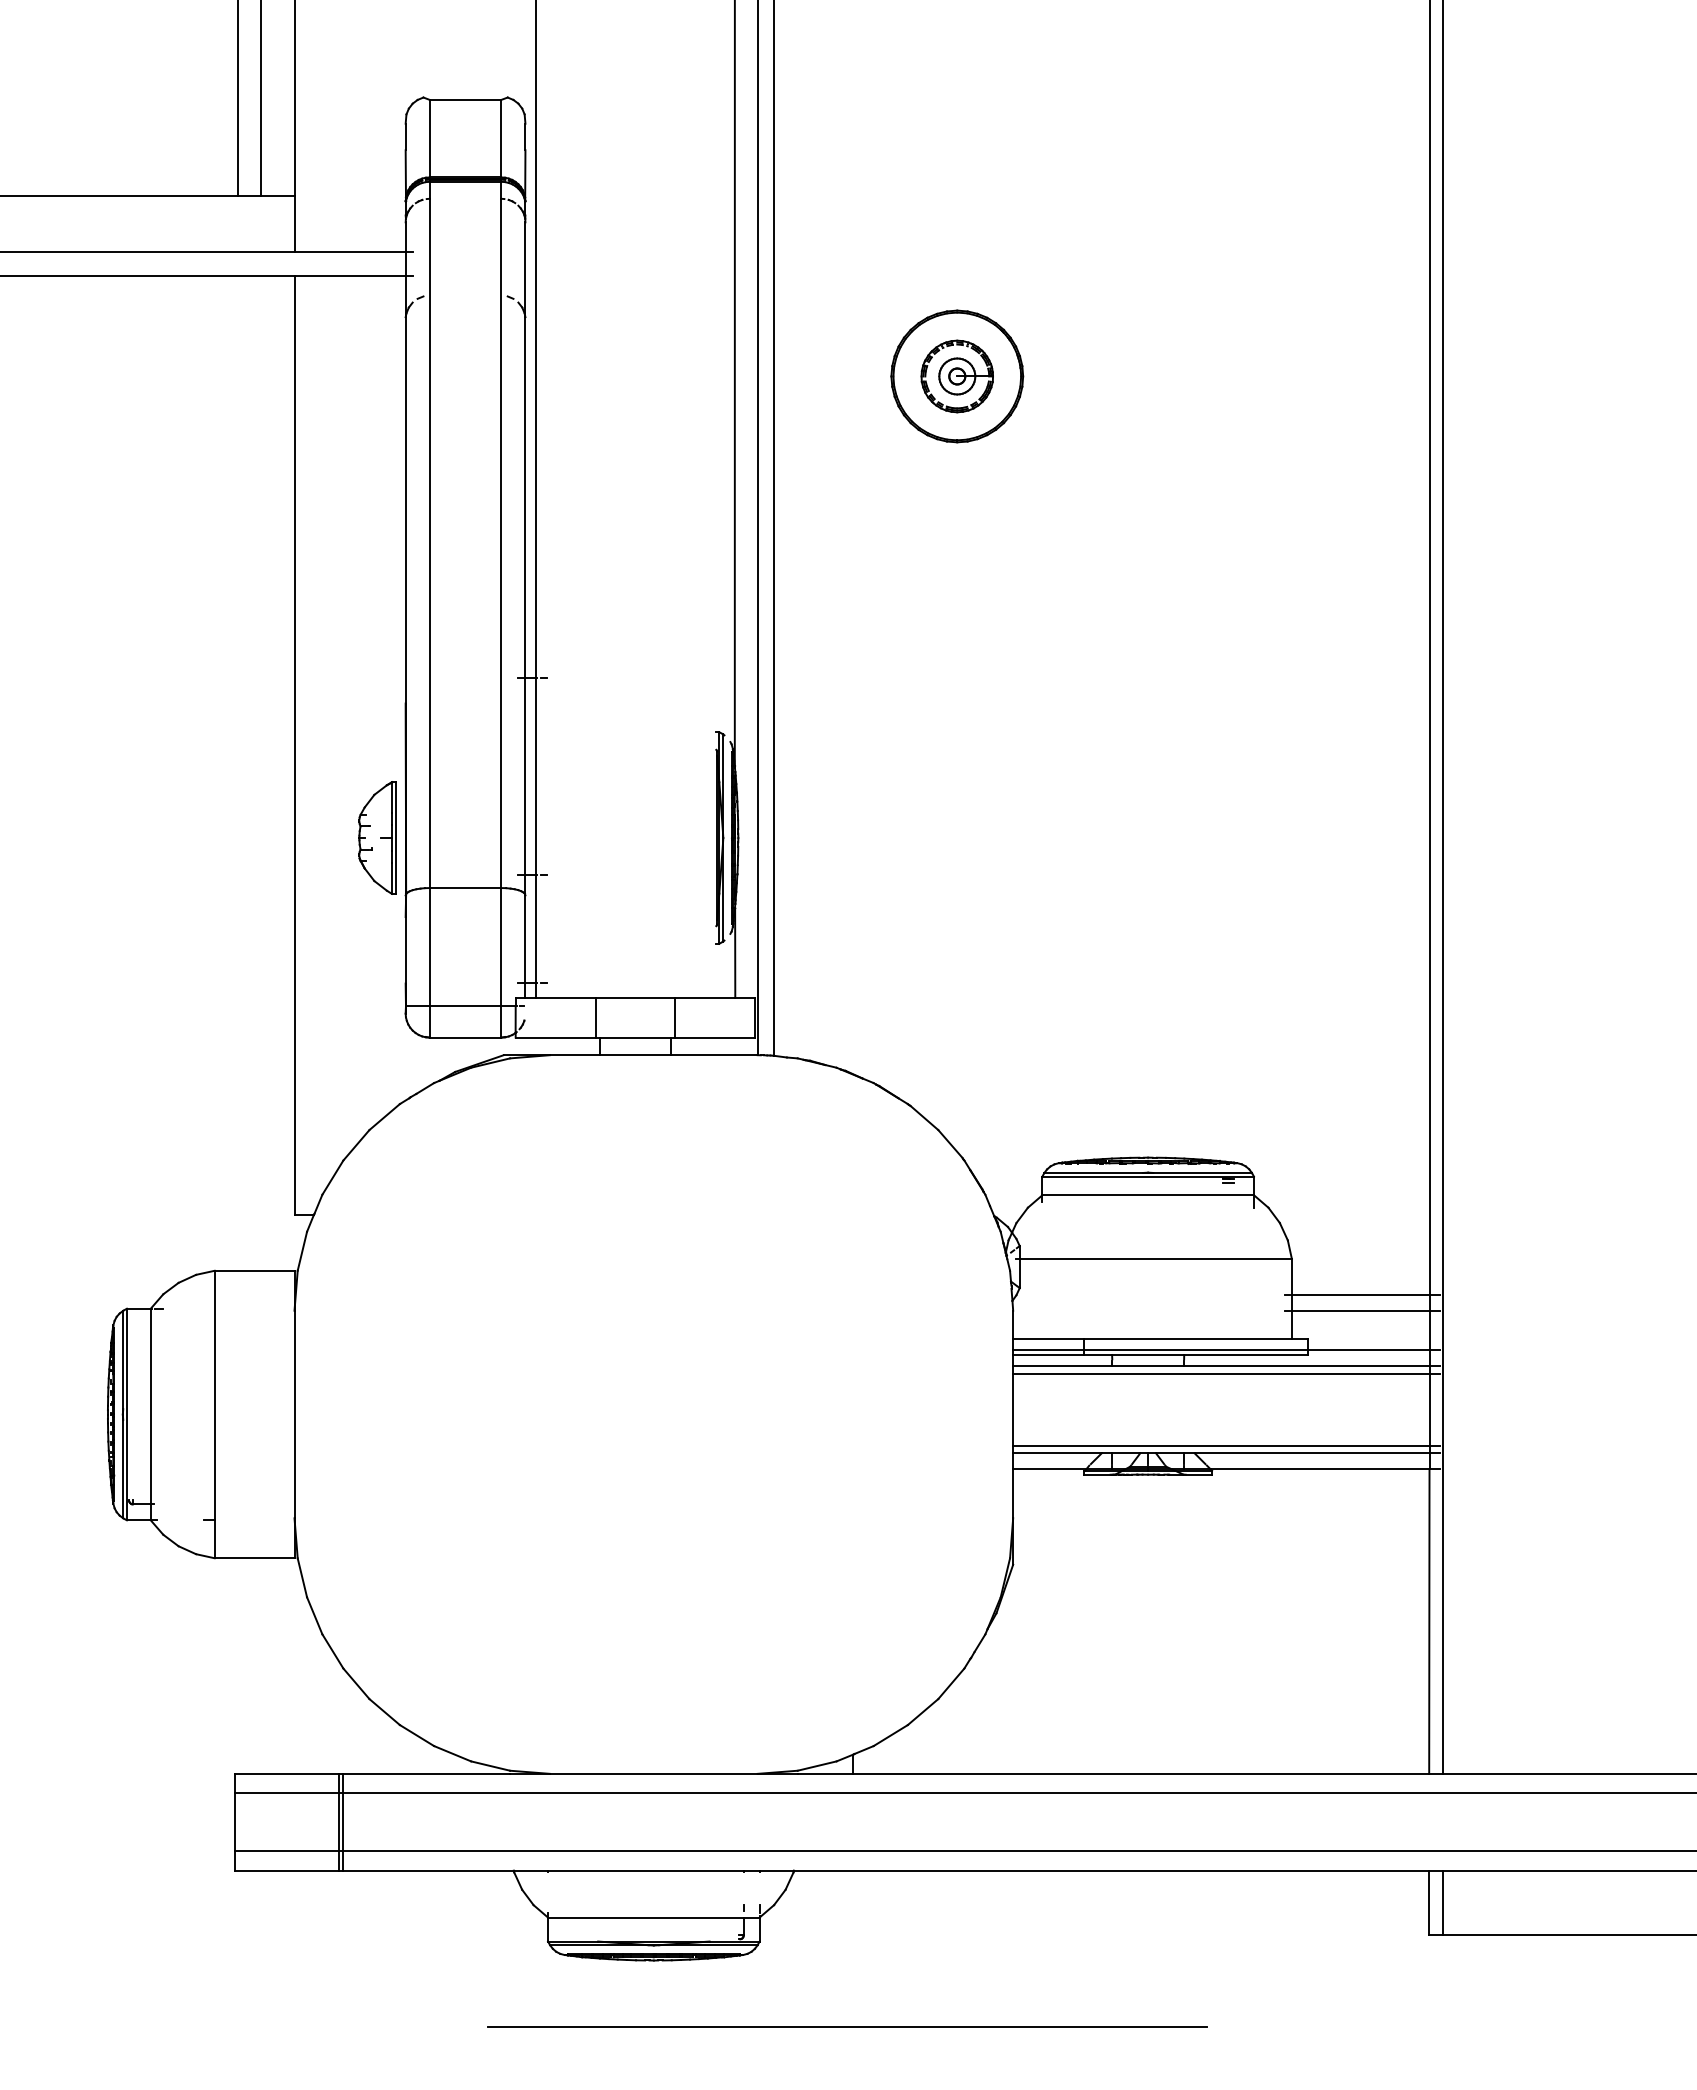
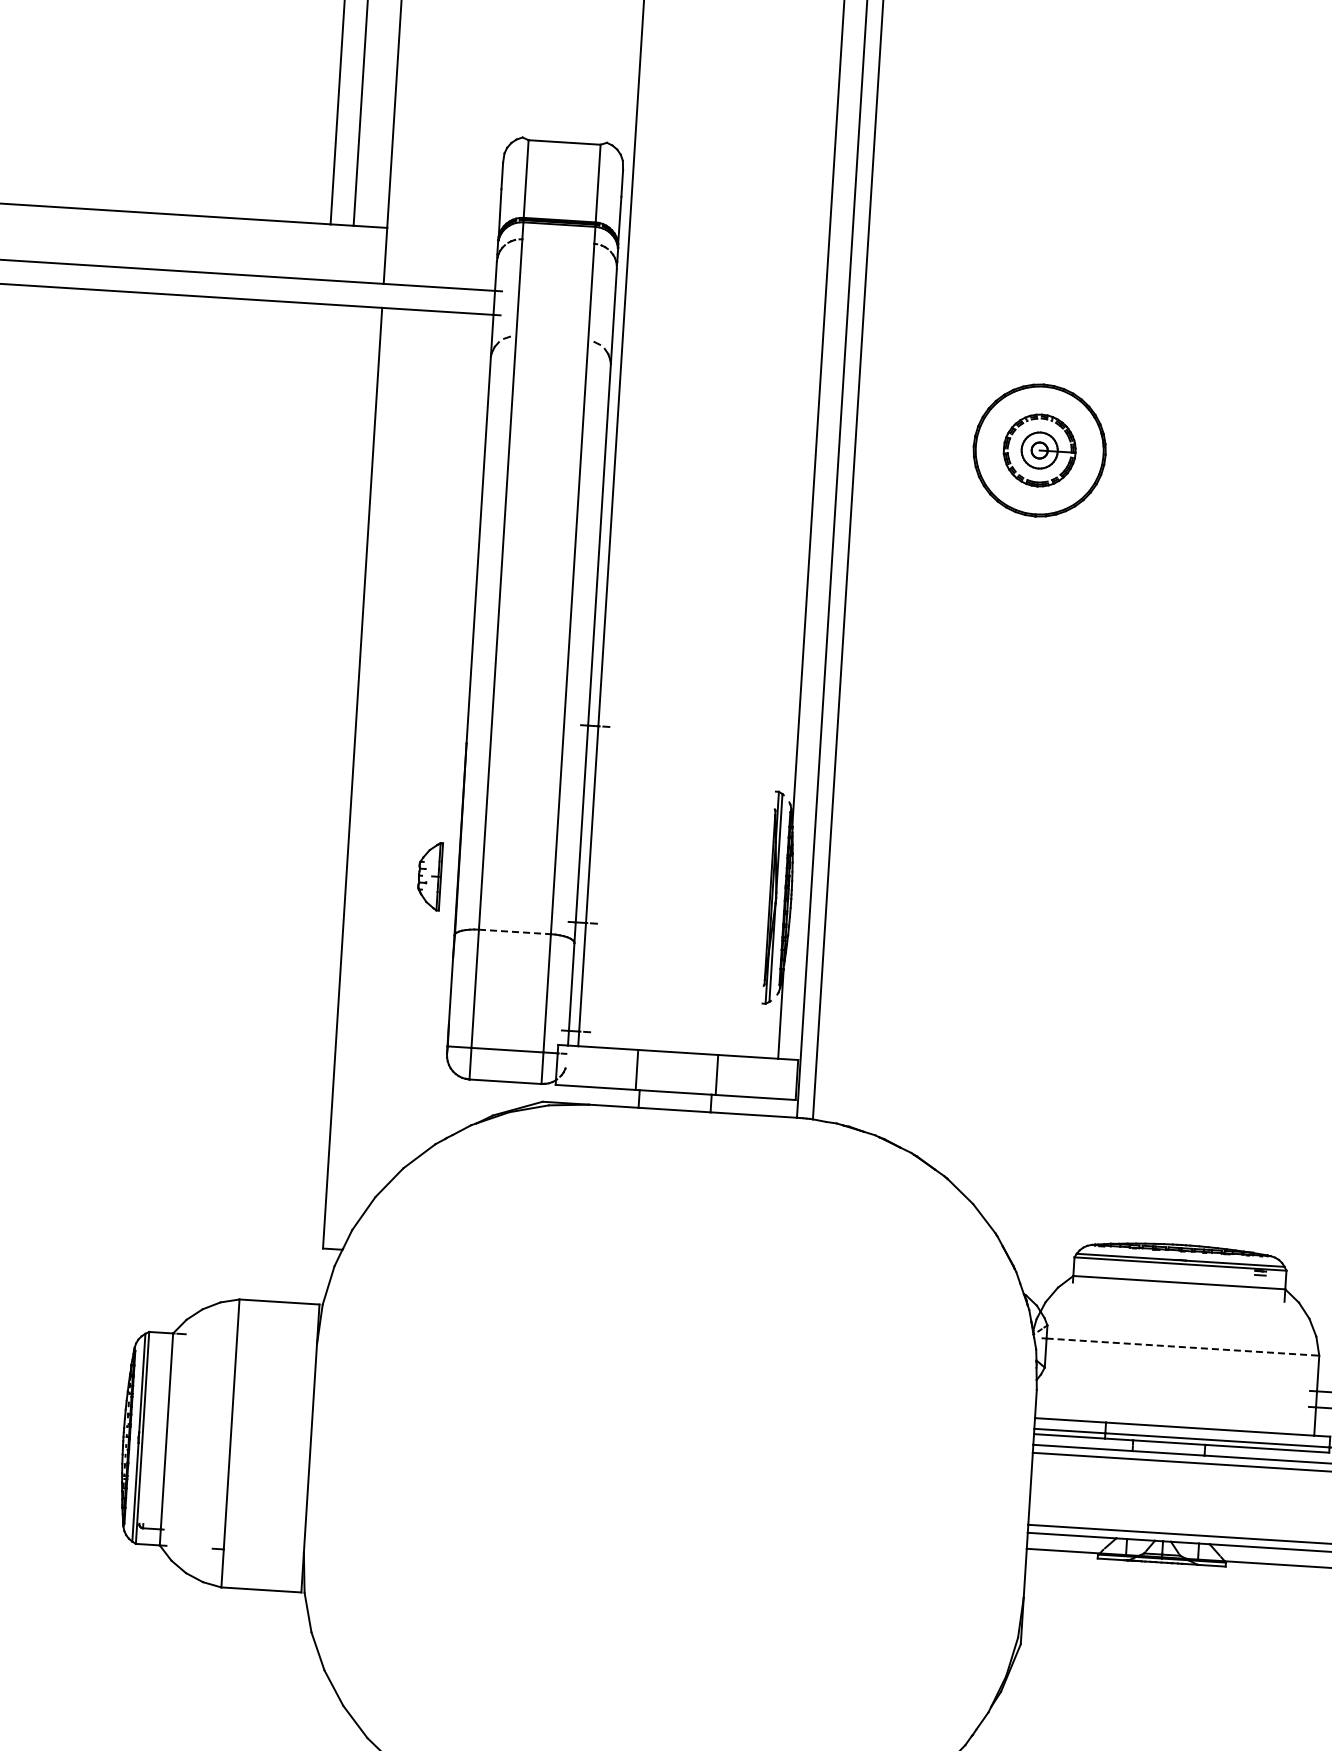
part: (377, 837) -> (429, 875), size x0.6
line: (465, 888) -> (514, 932), solid -> dashed
line: (1156, 1259) -> (1183, 1347), solid -> dashed

